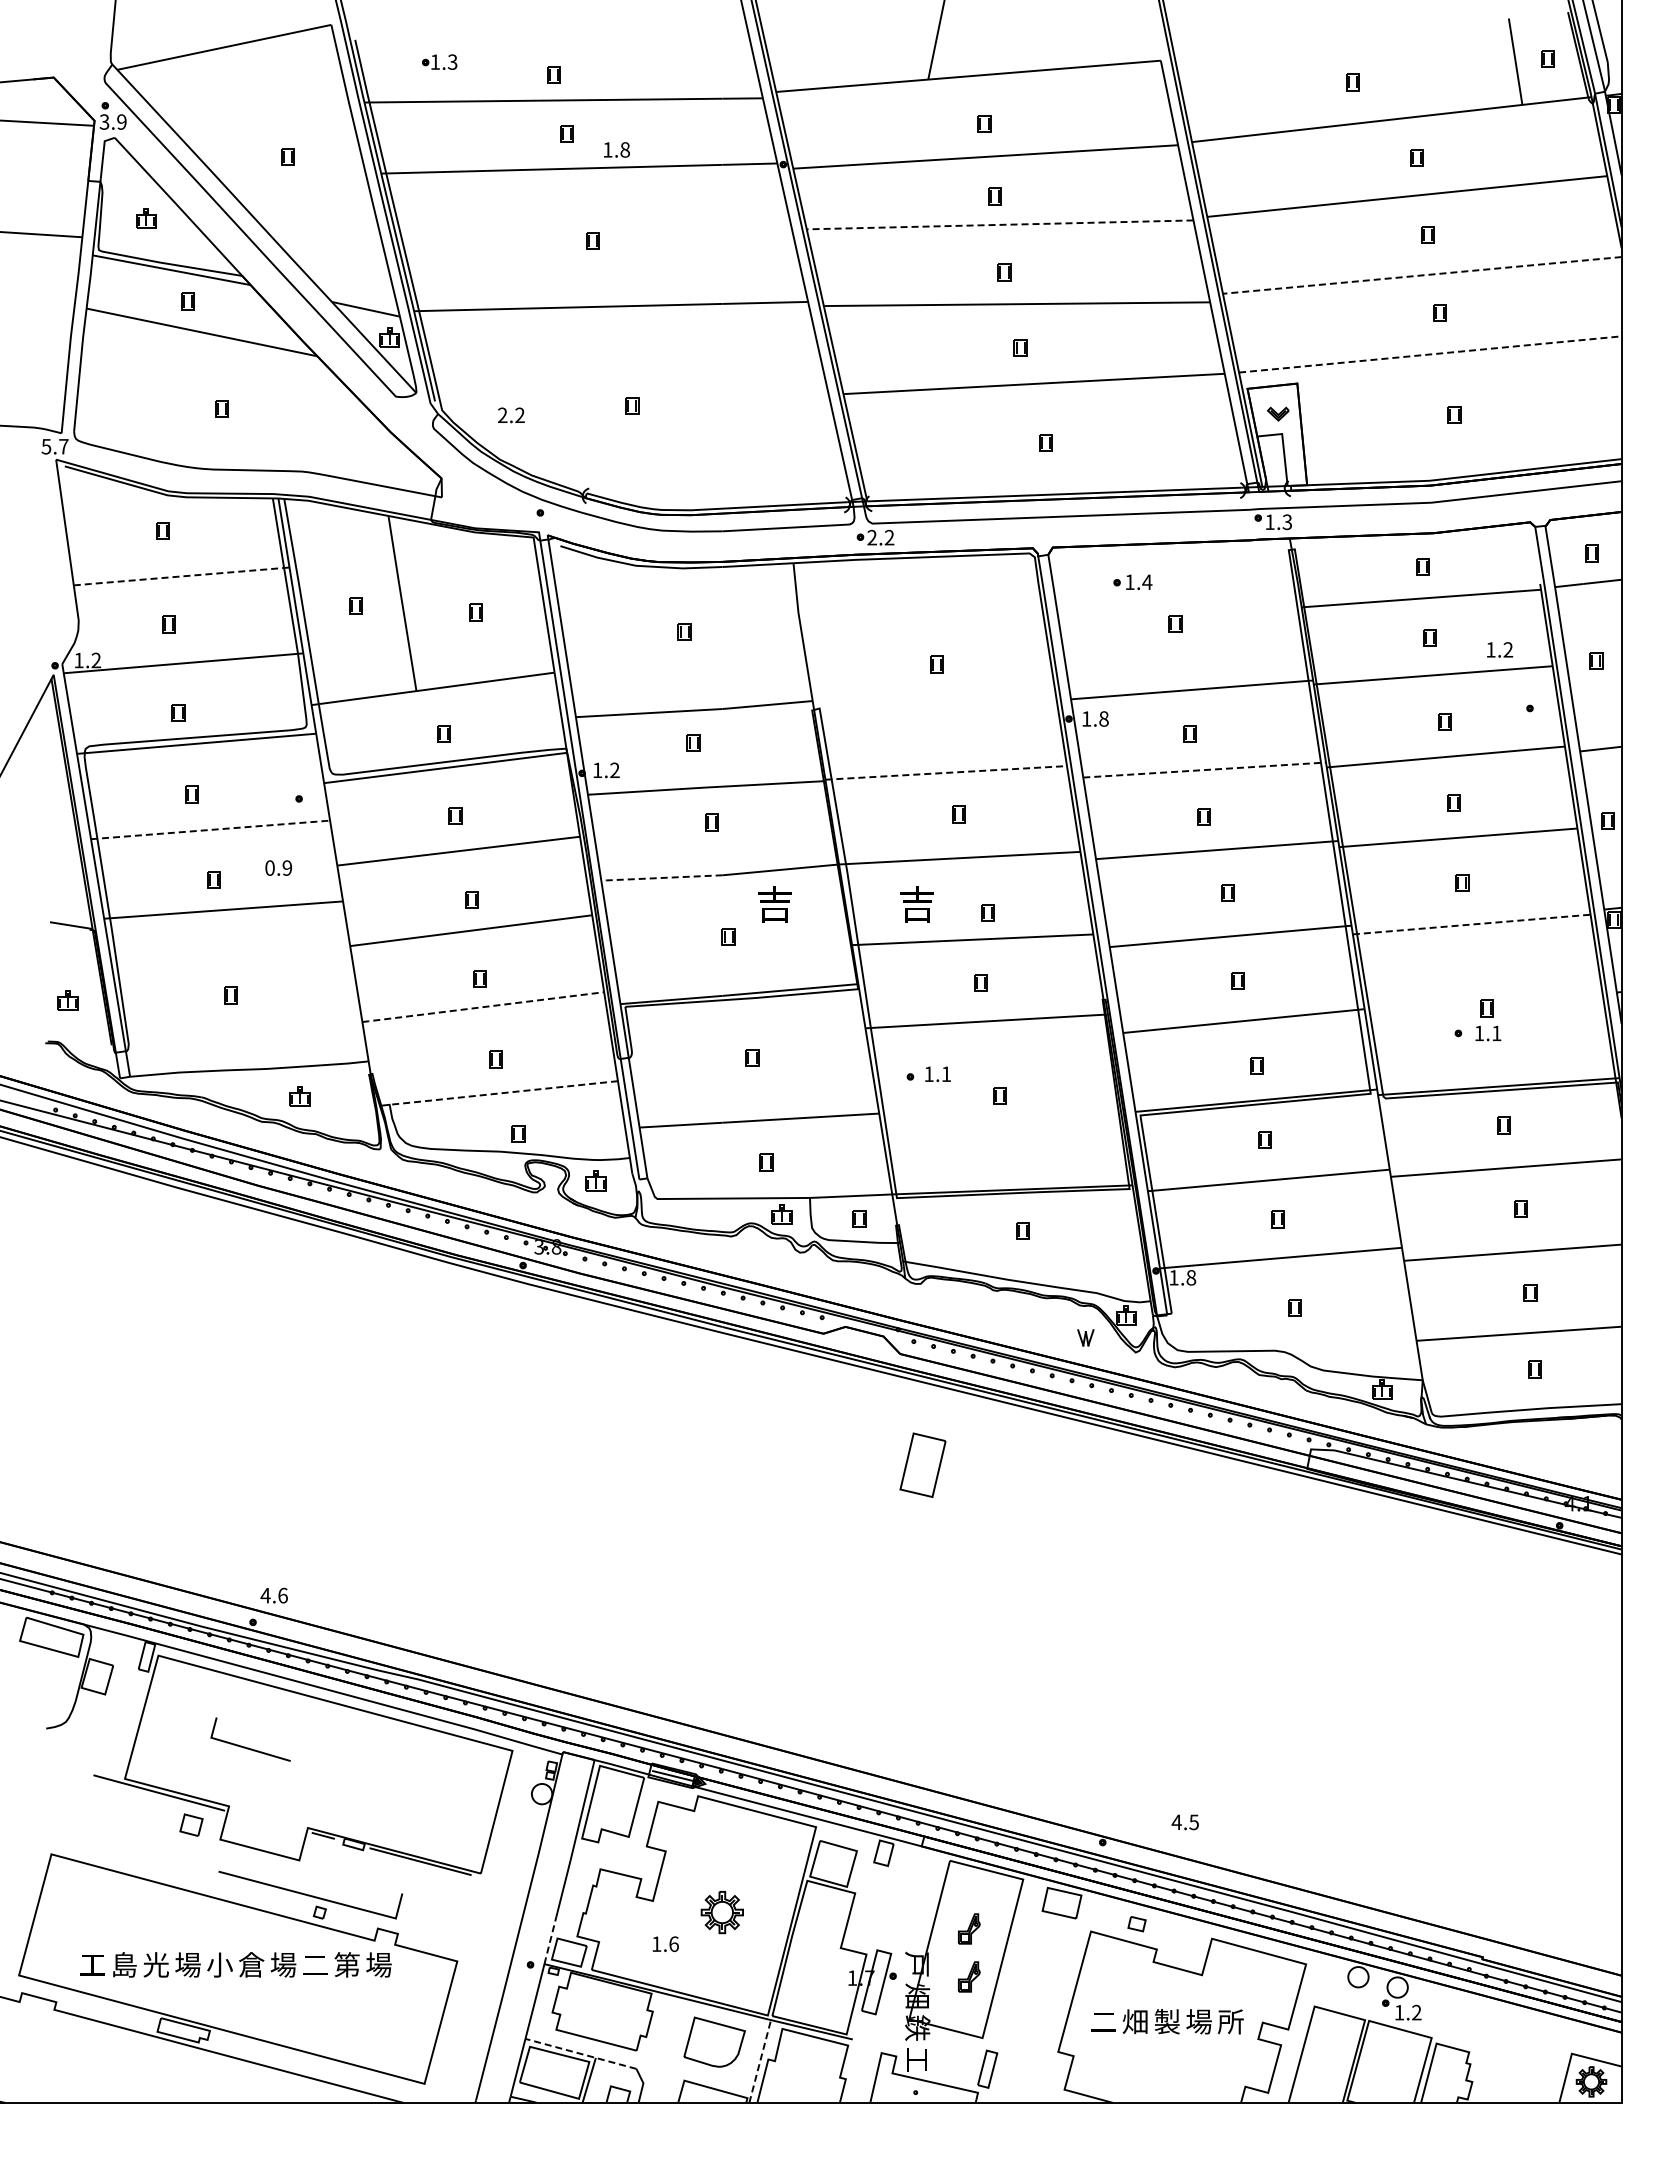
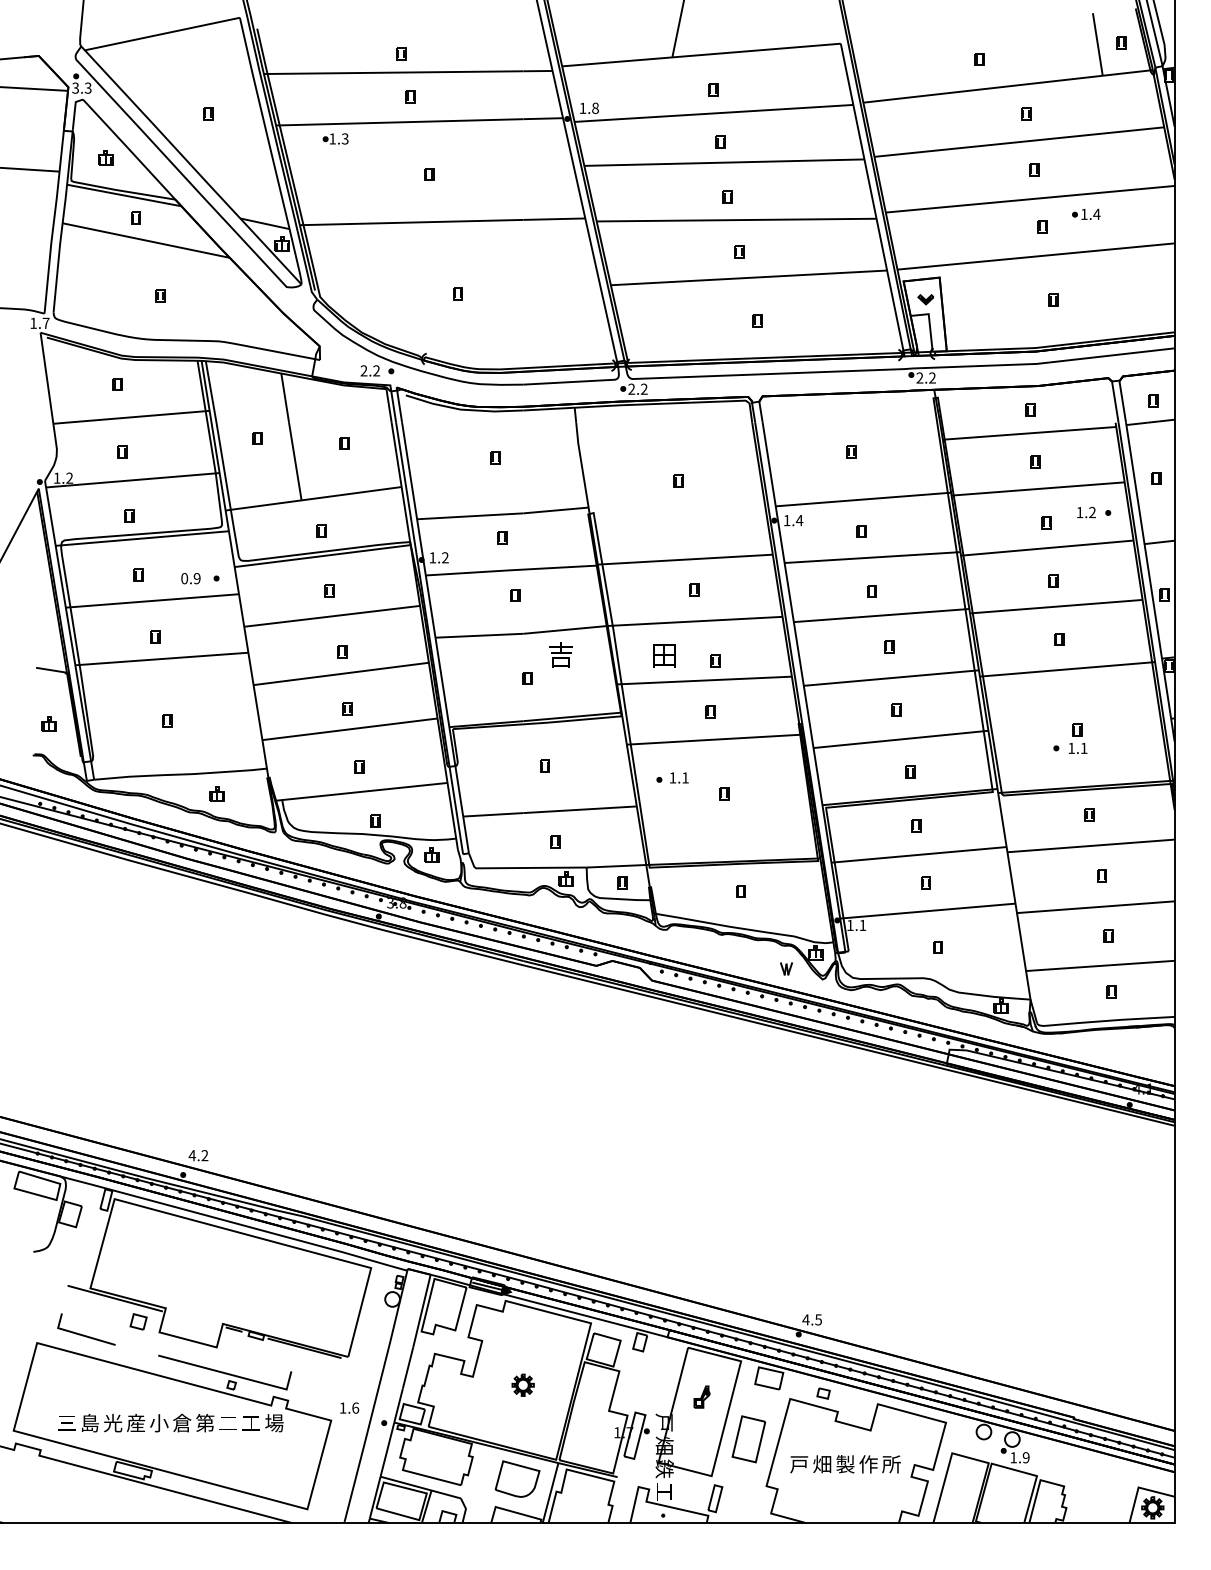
part: (439, 61) -> (335, 138), moved
text: (121, 121) -> (87, 87), 3.9 -> 3.3
text: (616, 149) -> (589, 108), moved
line: (999, 224) -> (723, 162), dashed -> solid
line: (1421, 275) -> (1029, 199), dashed -> solid
line: (1430, 354) -> (1036, 256), dashed -> solid
text: (511, 415) -> (370, 371), moved
text: (46, 446) -> (33, 323), 5.7 -> 1.7
text: (1278, 522) -> (926, 378), 1.3 -> 2.2
line: (181, 576) -> (131, 417), dashed -> solid
part: (1132, 582) -> (1086, 214), moved
text: (1500, 649) -> (1086, 512), moved
text: (1103, 718) -> (799, 520), 1.8 -> 1.4
line: (1204, 770) -> (872, 557), dashed -> solid
line: (946, 772) -> (685, 559), dashed -> solid
line: (210, 829) -> (152, 600), dashed -> solid
text: (278, 867) -> (190, 578), moved
line: (661, 878) -> (479, 636), dashed -> solid
text: (916, 904) -> (663, 654), 吉 -> 田
line: (1475, 924) -> (1068, 669), dashed -> solid
line: (482, 1007) -> (349, 729), dashed -> solid
line: (502, 1093) -> (363, 791), dashed -> solid
text: (1191, 1277) -> (863, 925), 1.8 -> 1.1
part: (922, 1464) -> (748, 1438), moved
text: (282, 1595) -> (204, 1155), 4.6 -> 4.2
line: (248, 1747) -> (85, 1335), moved
text: (1184, 1822) -> (811, 1319), moved
part: (722, 1912) -> (523, 1385), size x0.71
line: (550, 1940) -> (398, 1405), dashed -> solid
text: (665, 1943) -> (349, 1407), moved
text: (187, 1964) -> (135, 1422), 場 -> 産
text: (283, 1964) -> (205, 1422), 場 -> 第
text: (346, 1964) -> (250, 1422), 第 -> 工
text: (92, 1965) -> (66, 1423), 工 -> 三
part: (969, 1976) -> (702, 1431), removed
text: (1416, 2012) -> (1026, 1457), 1.2 -> 1.9
text: (1198, 2021) -> (868, 1464), 場 -> 作
text: (1103, 2022) -> (799, 1464), 二 -> 戸
line: (581, 2054) -> (421, 1488), dashed -> solid
line: (760, 2061) -> (550, 1493), dashed -> solid

